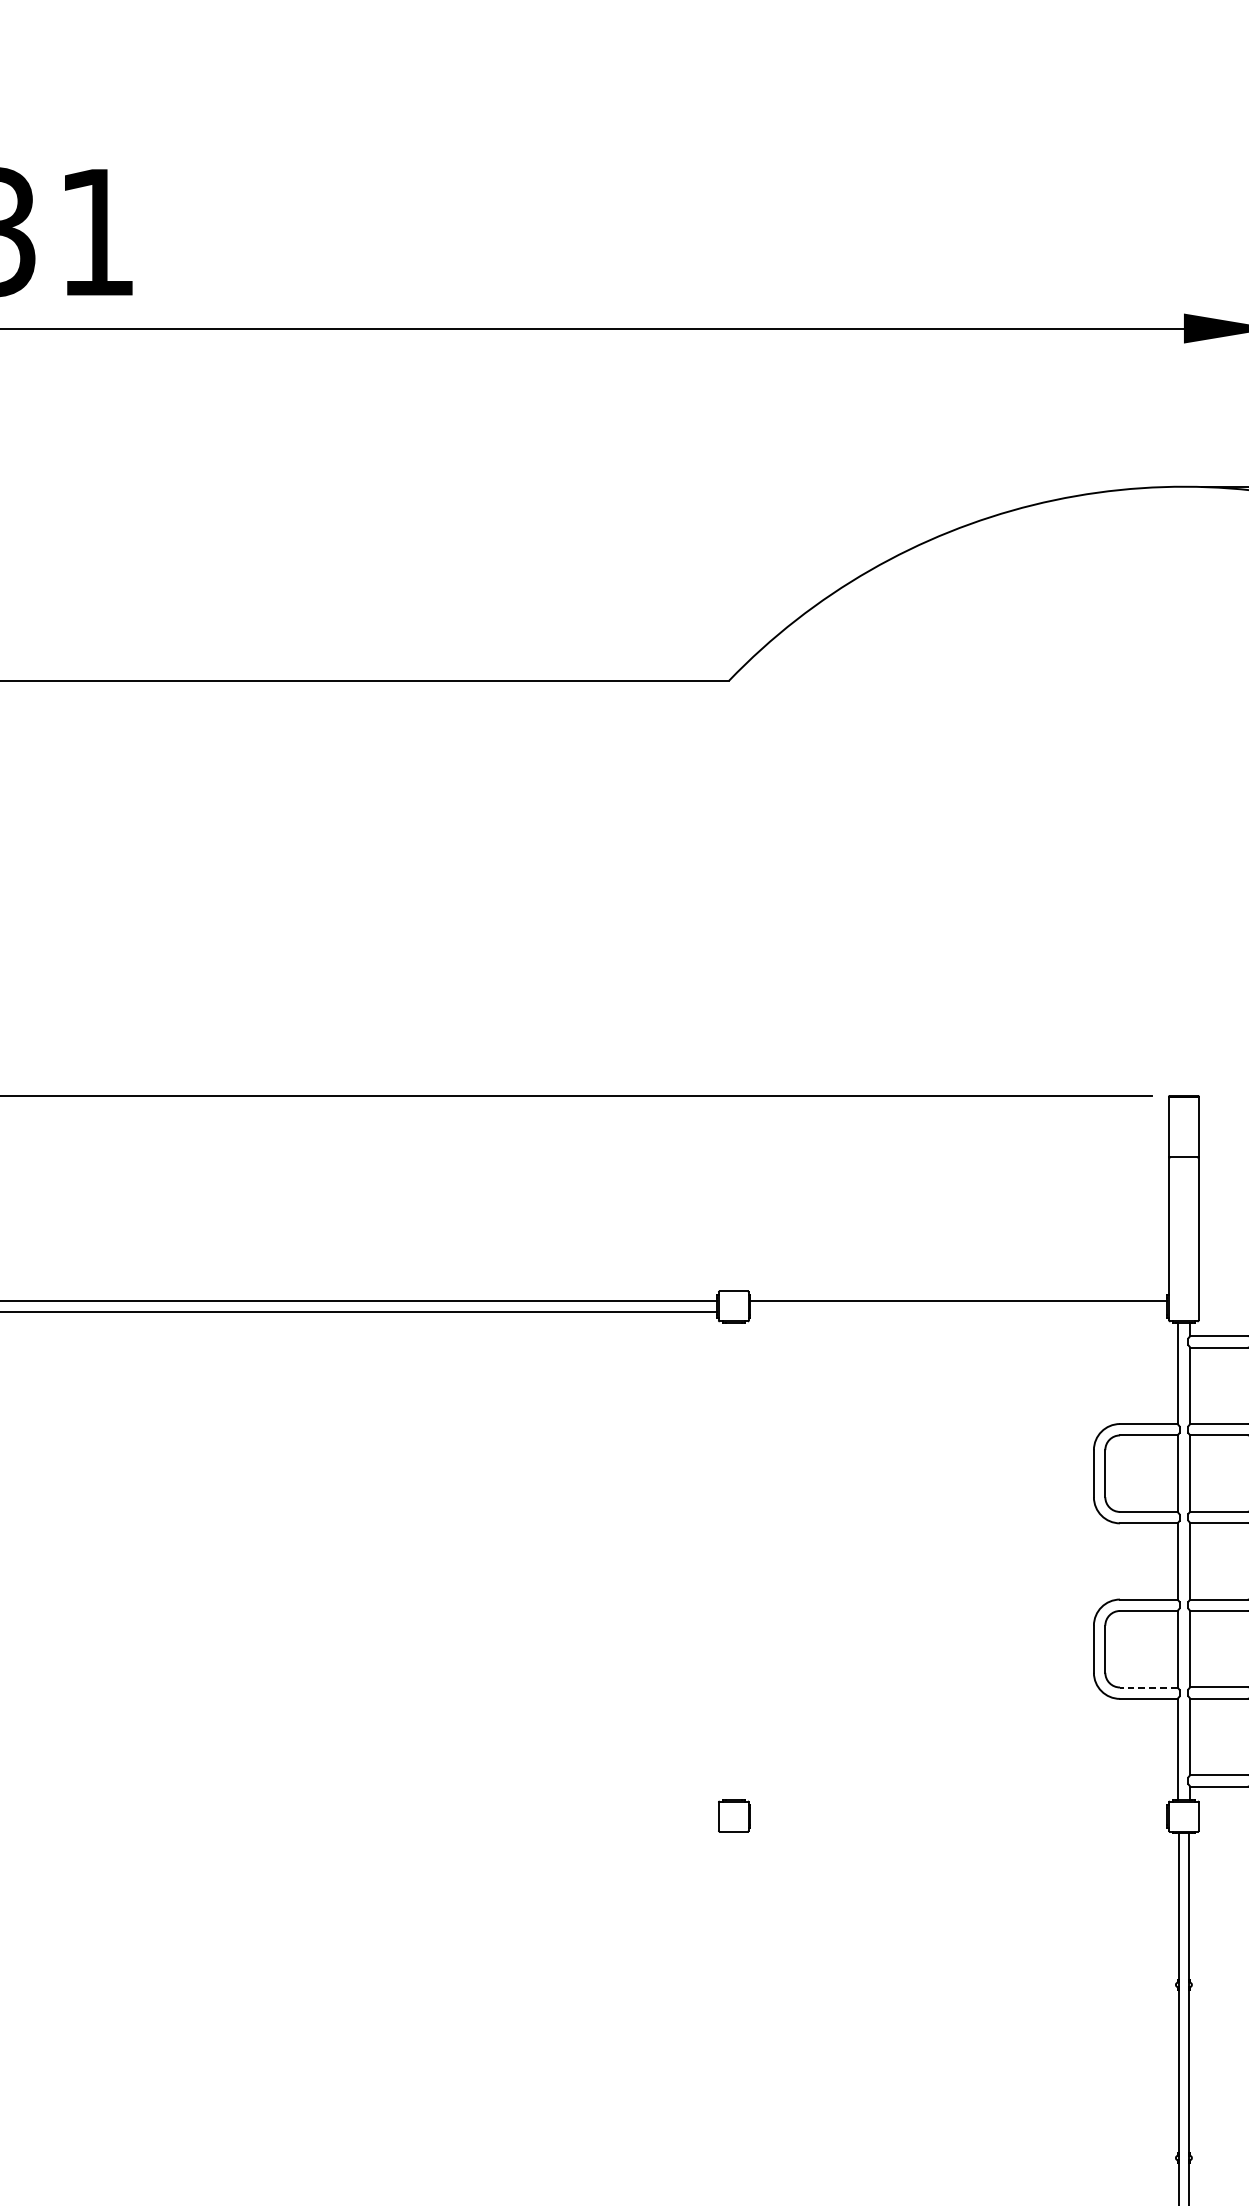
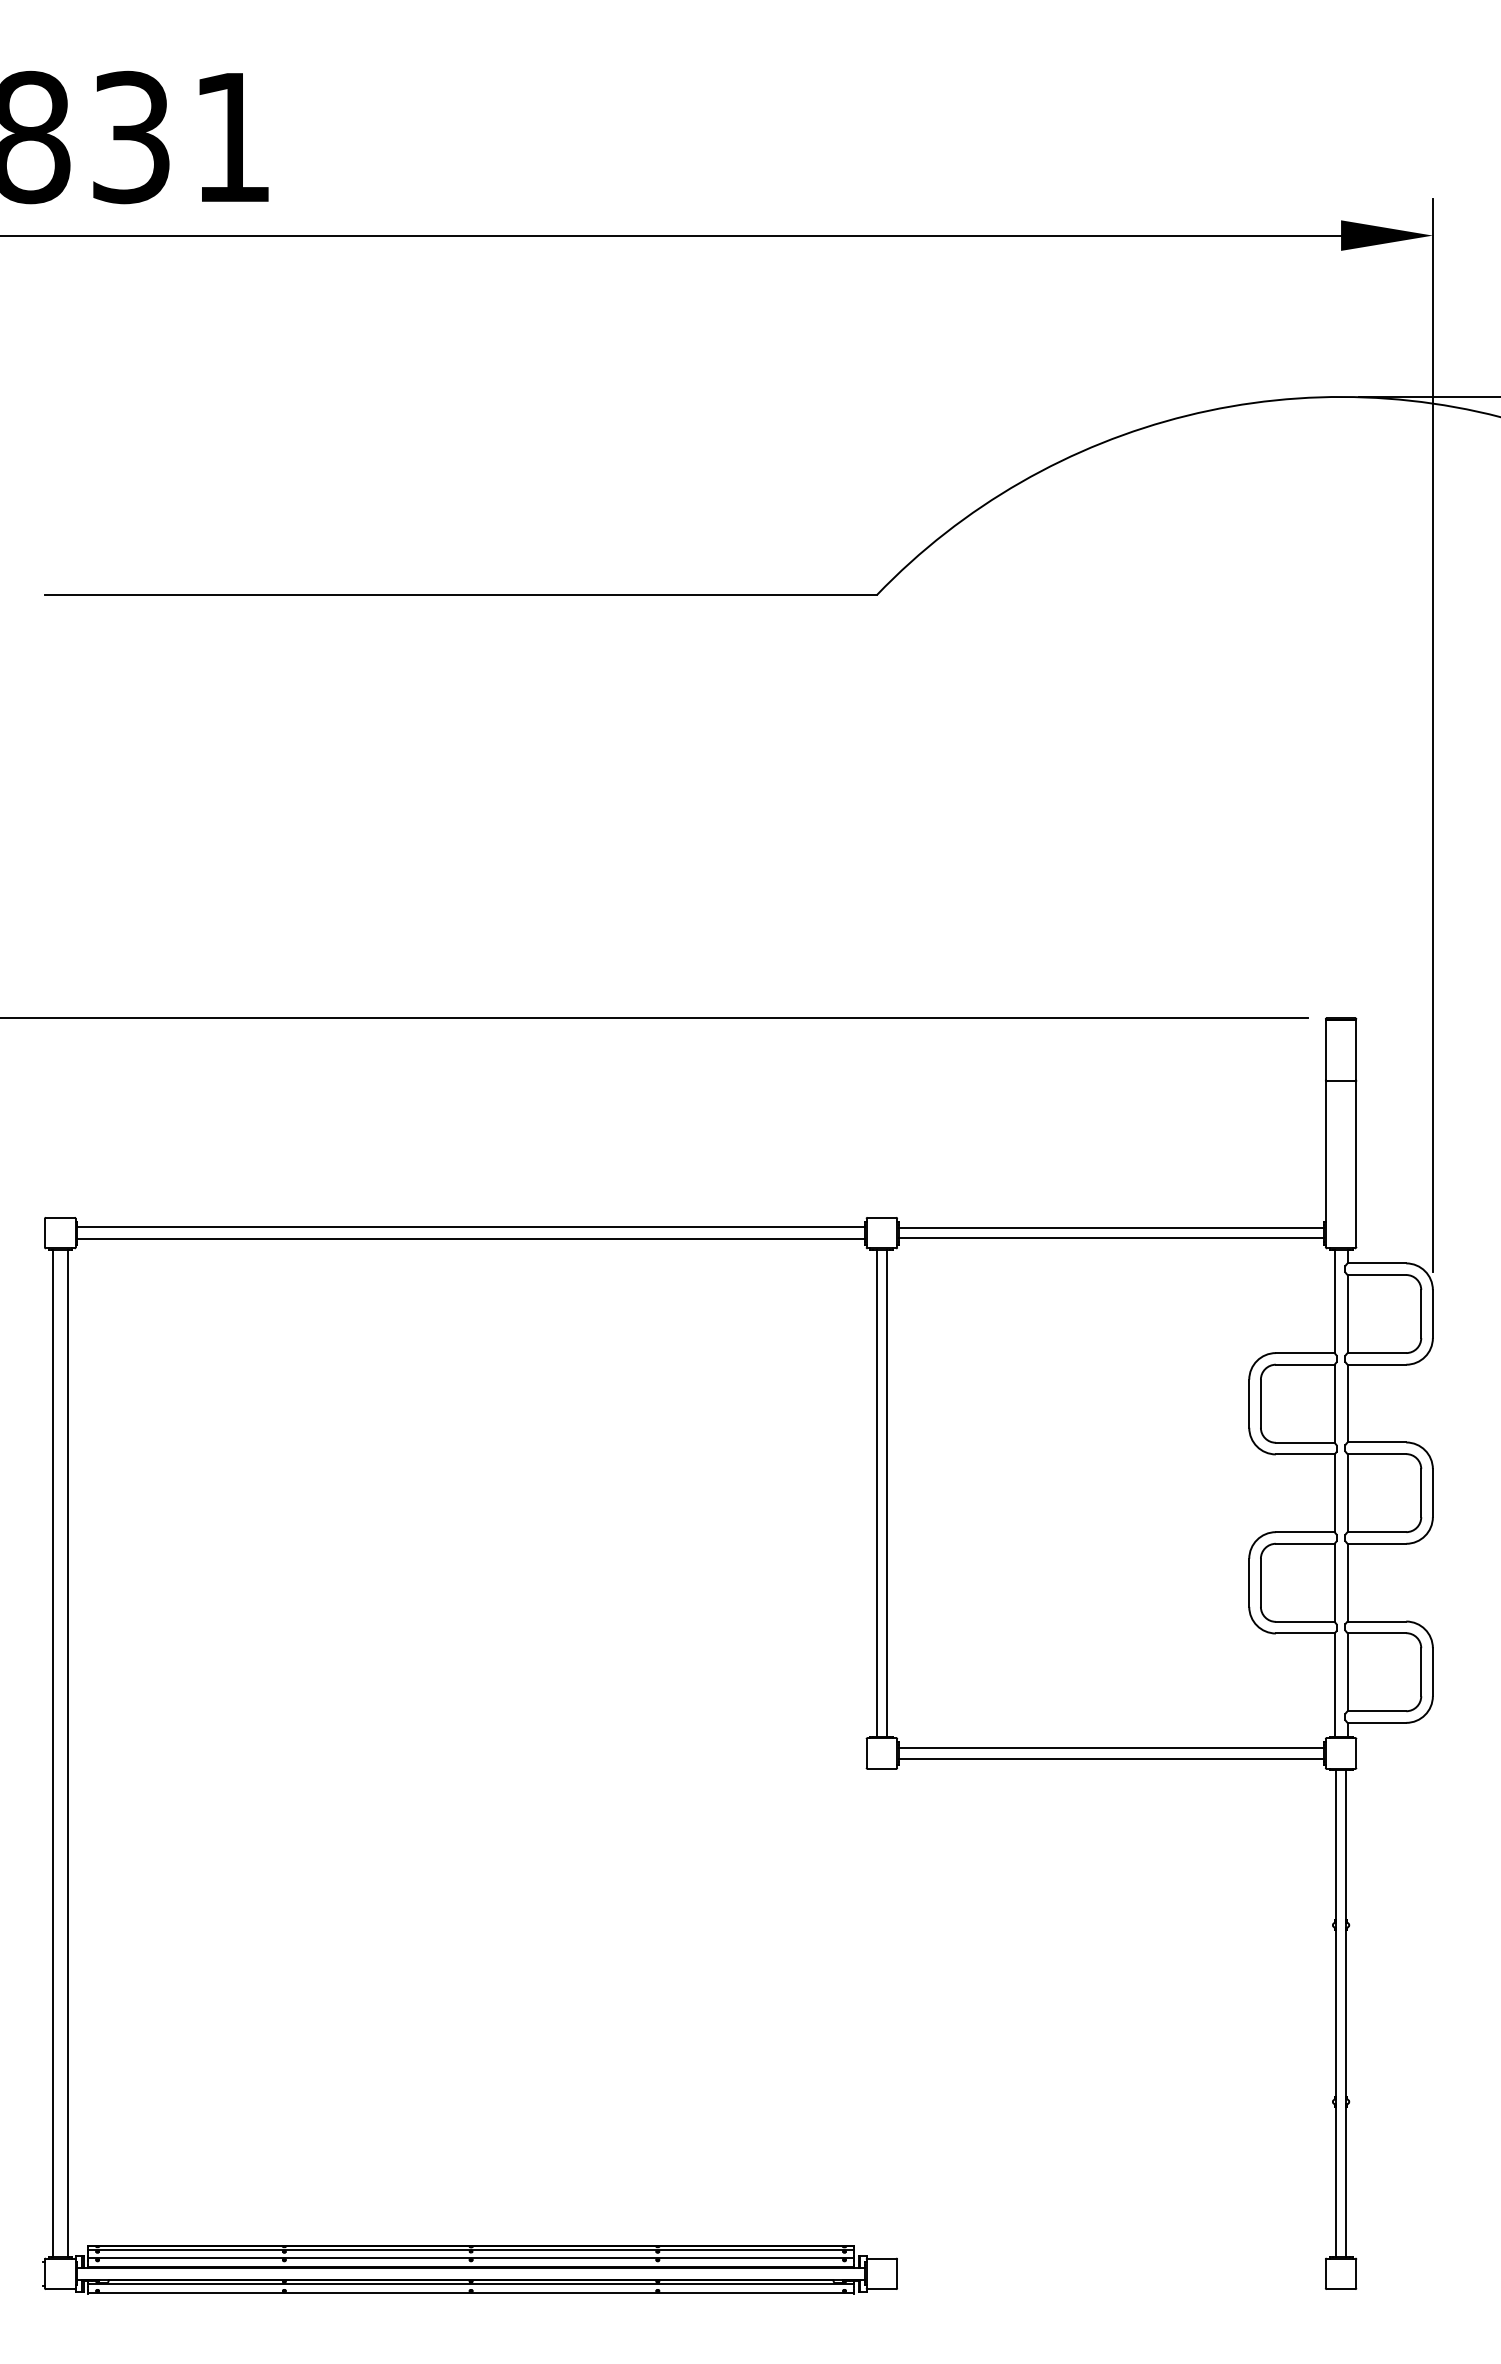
line: (958, 1311) -> (1111, 1238), added
line: (728, 1560) -> (876, 1492), added
line: (739, 1560) -> (887, 1492), added
line: (1148, 1687) -> (1304, 1621), dashed -> solid
line: (958, 1811) -> (1111, 1748), added
line: (958, 1821) -> (1111, 1758), added

